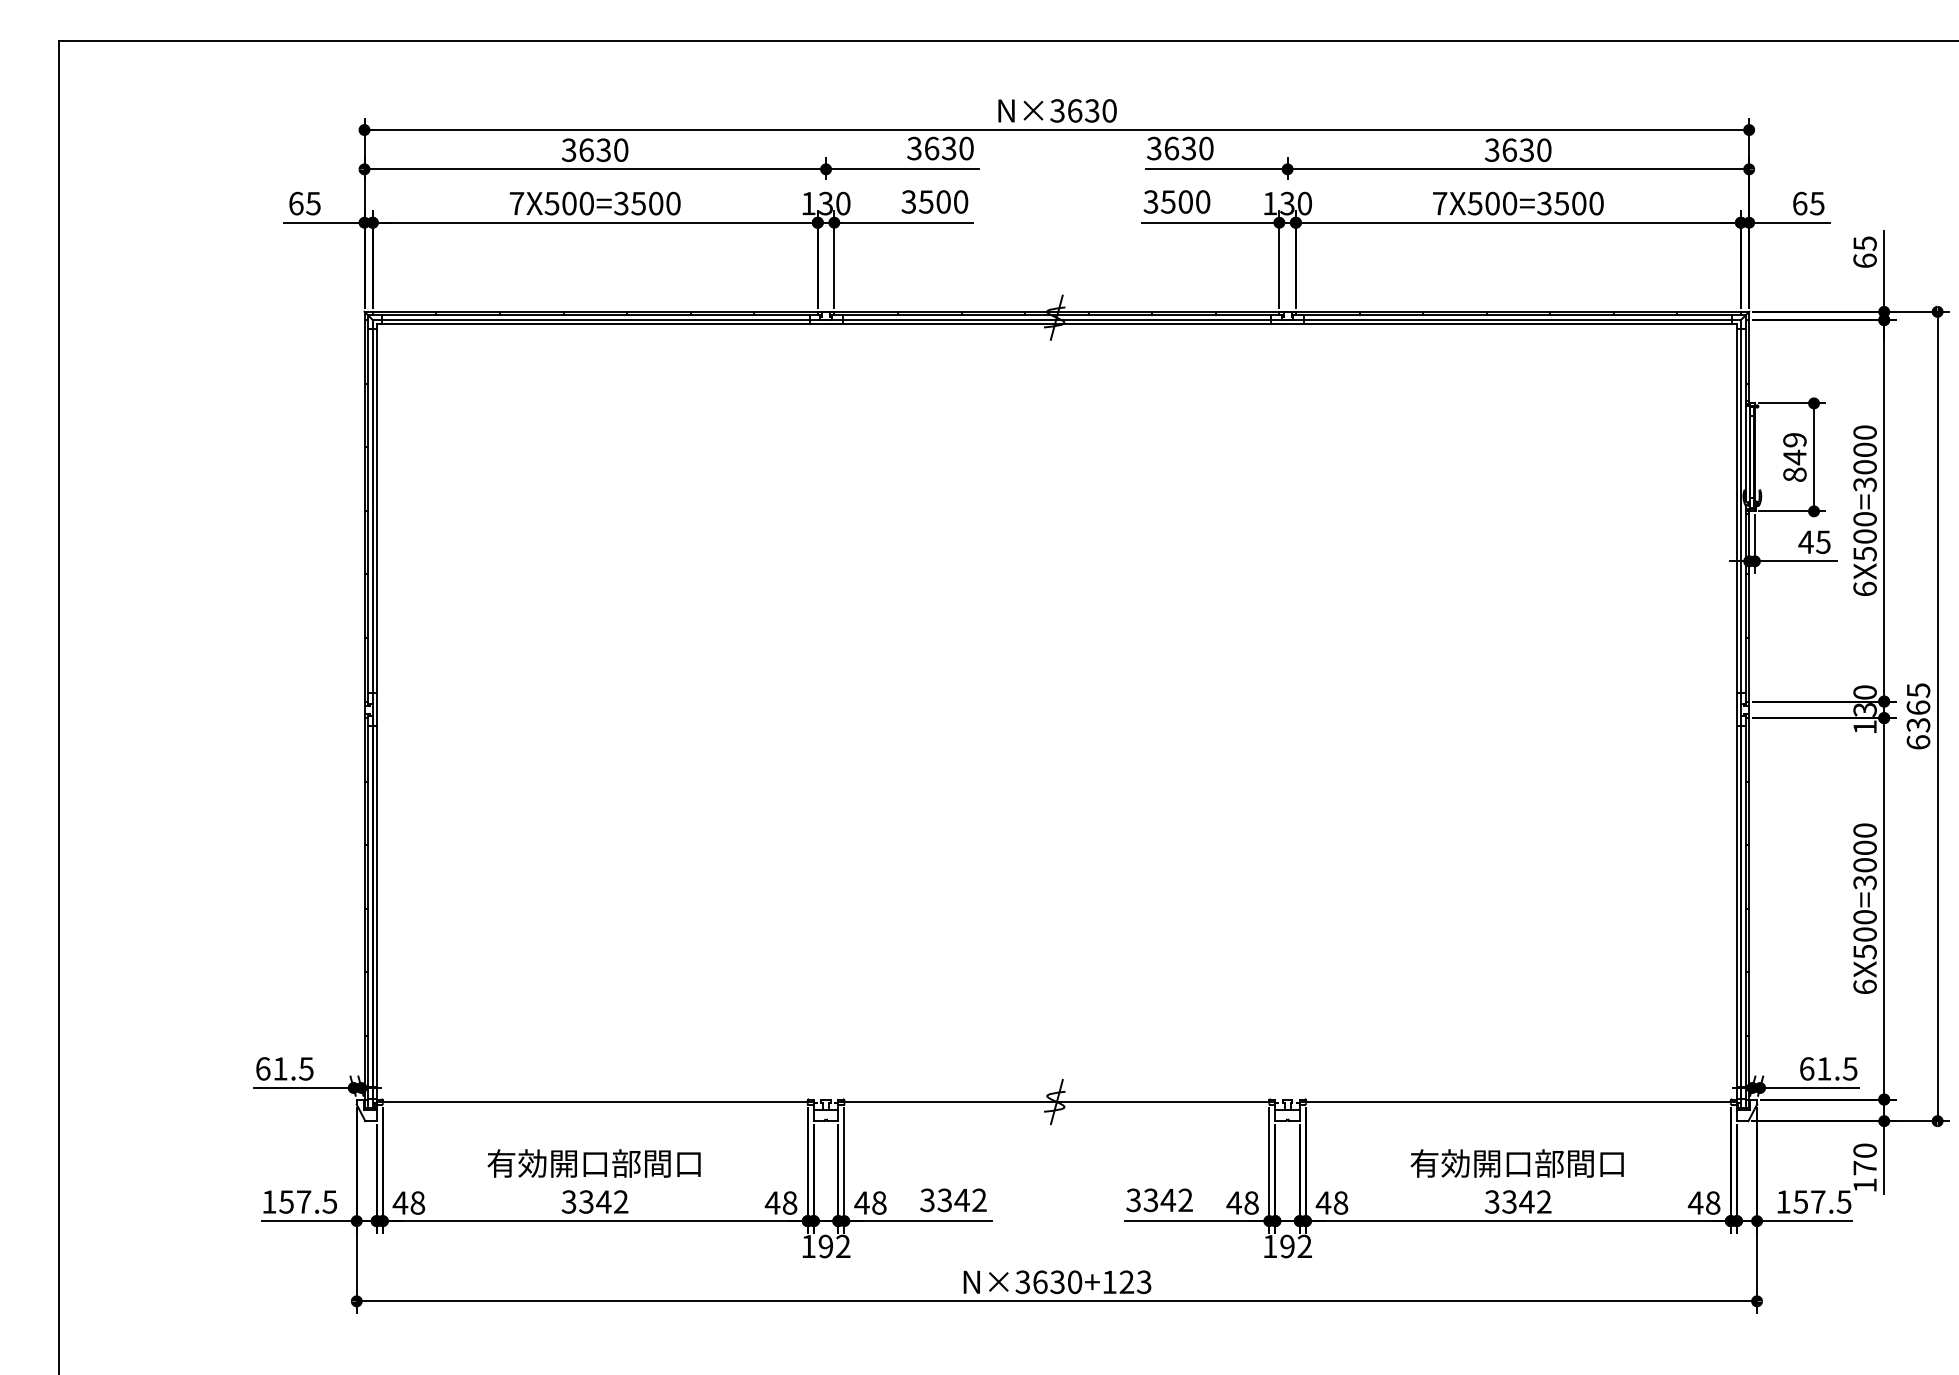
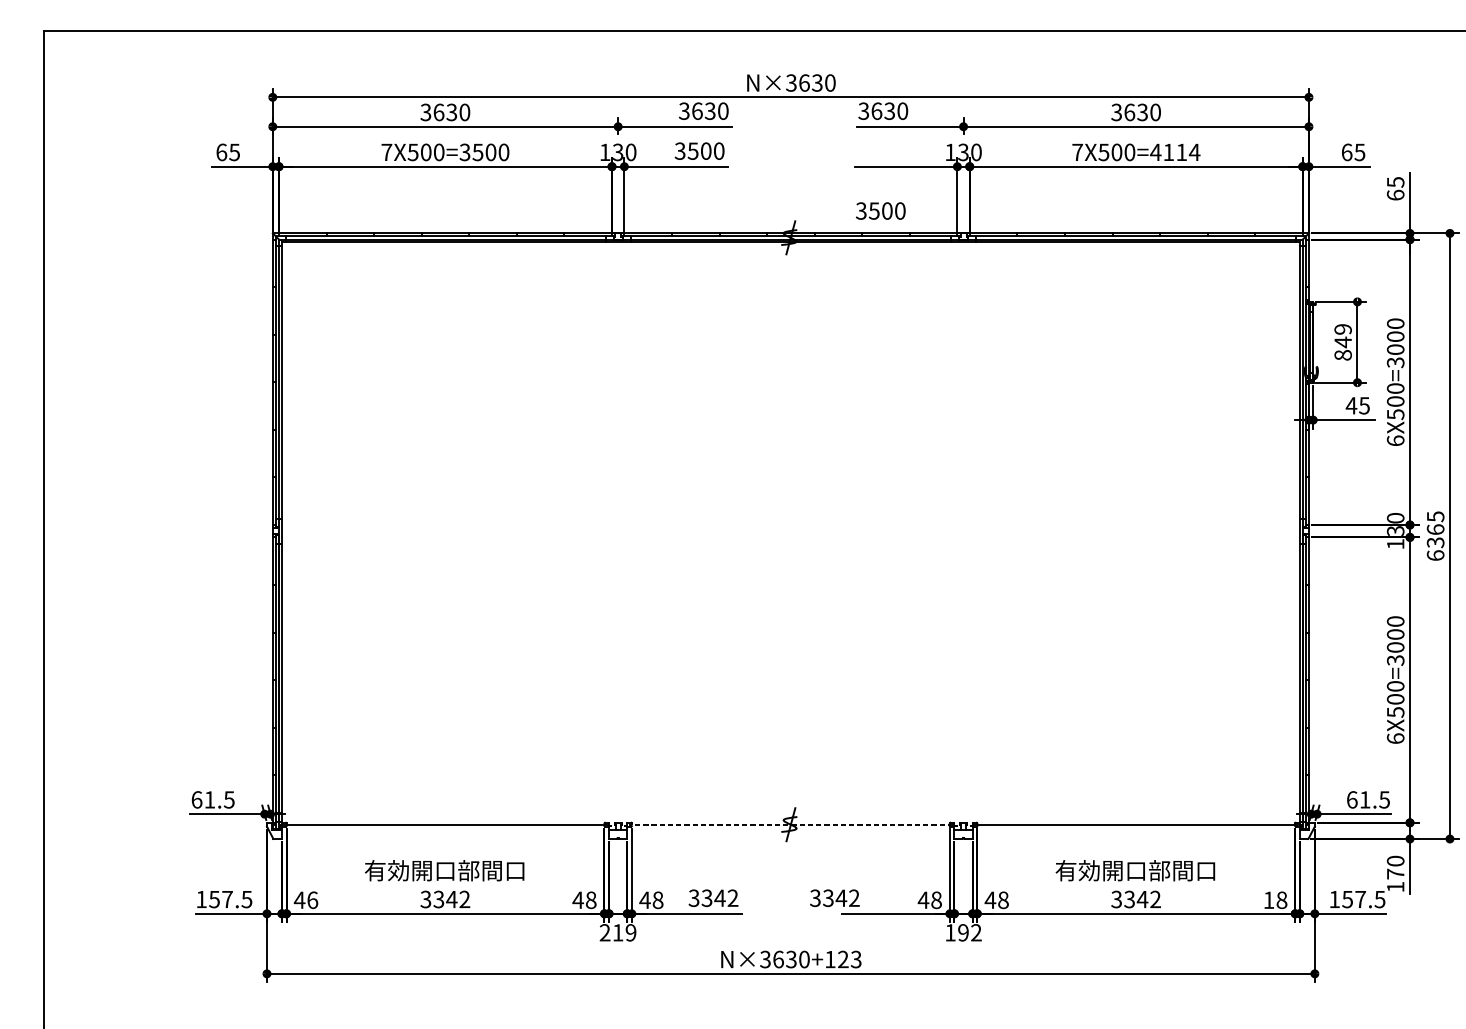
text: (1176, 201) -> (880, 210), moved
text: (1570, 203) -> (1175, 152), 7X500=3500 -> 7X500=4114
line: (1056, 1102) -> (790, 825), solid -> dashed
text: (1159, 1200) -> (834, 898), moved
text: (417, 1202) -> (312, 899), 48 -> 46
text: (1695, 1202) -> (1268, 899), 48 -> 18
text: (825, 1246) -> (617, 932), 192 -> 219

